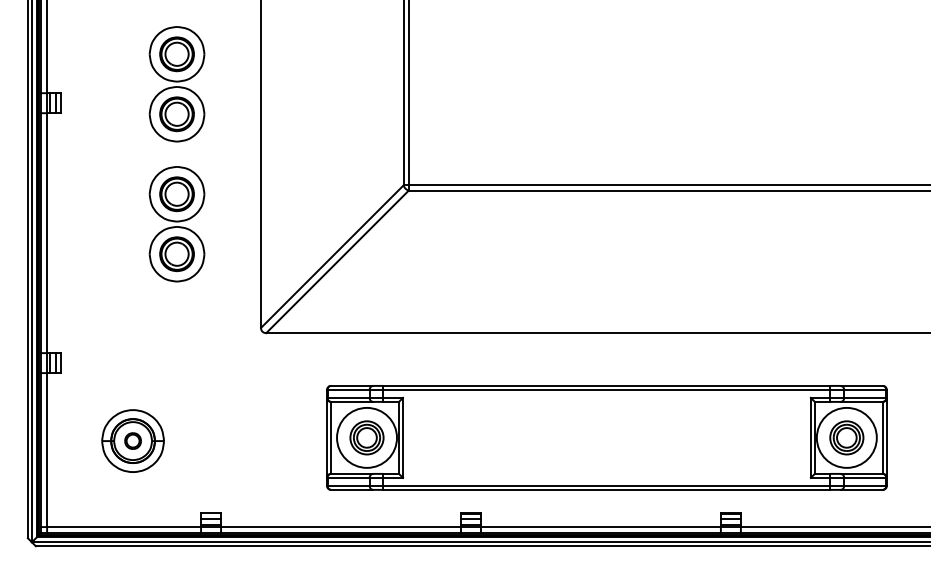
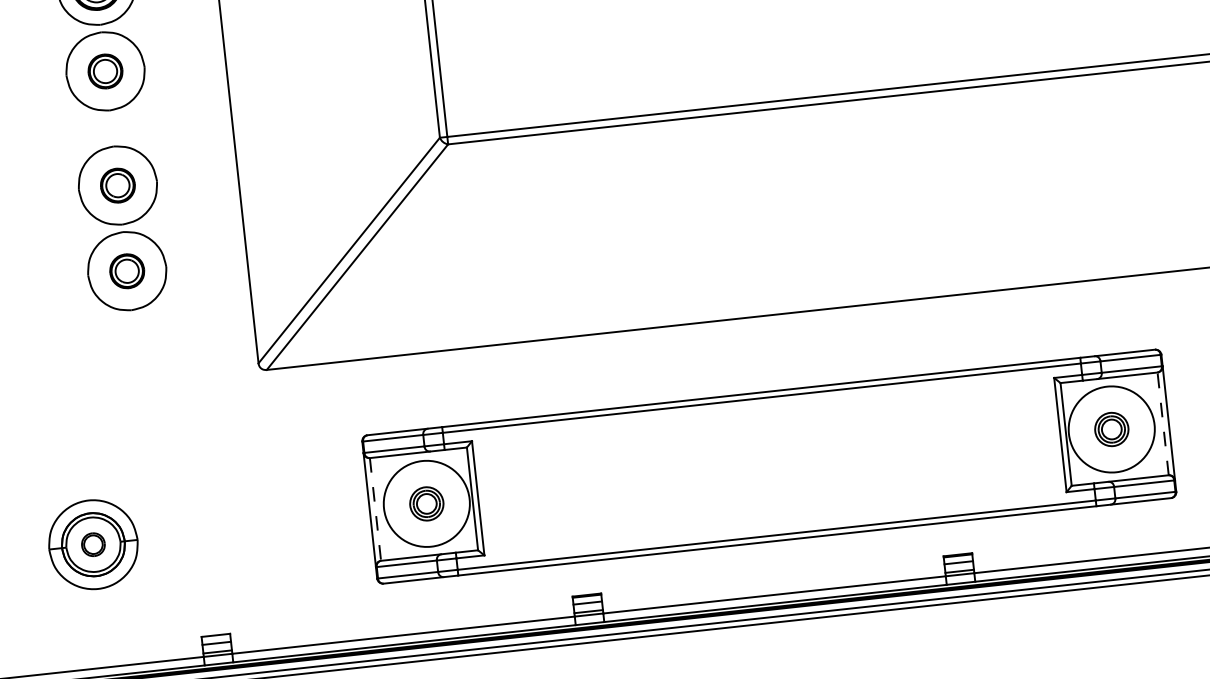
part: (176, 114) -> (104, 71), size x0.7
part: (176, 194) -> (117, 185), size x0.7
part: (176, 254) -> (126, 271), size x0.7
line: (331, 437) -> (376, 508), solid -> dashed
part: (366, 437) -> (426, 503), size x0.7
part: (846, 437) -> (1111, 428), size x0.7
line: (882, 437) -> (1162, 423), solid -> dashed

